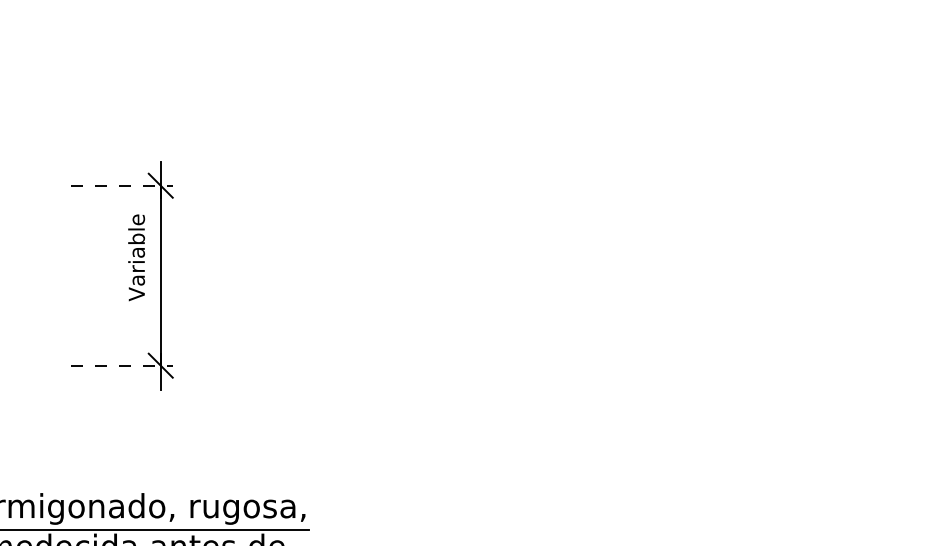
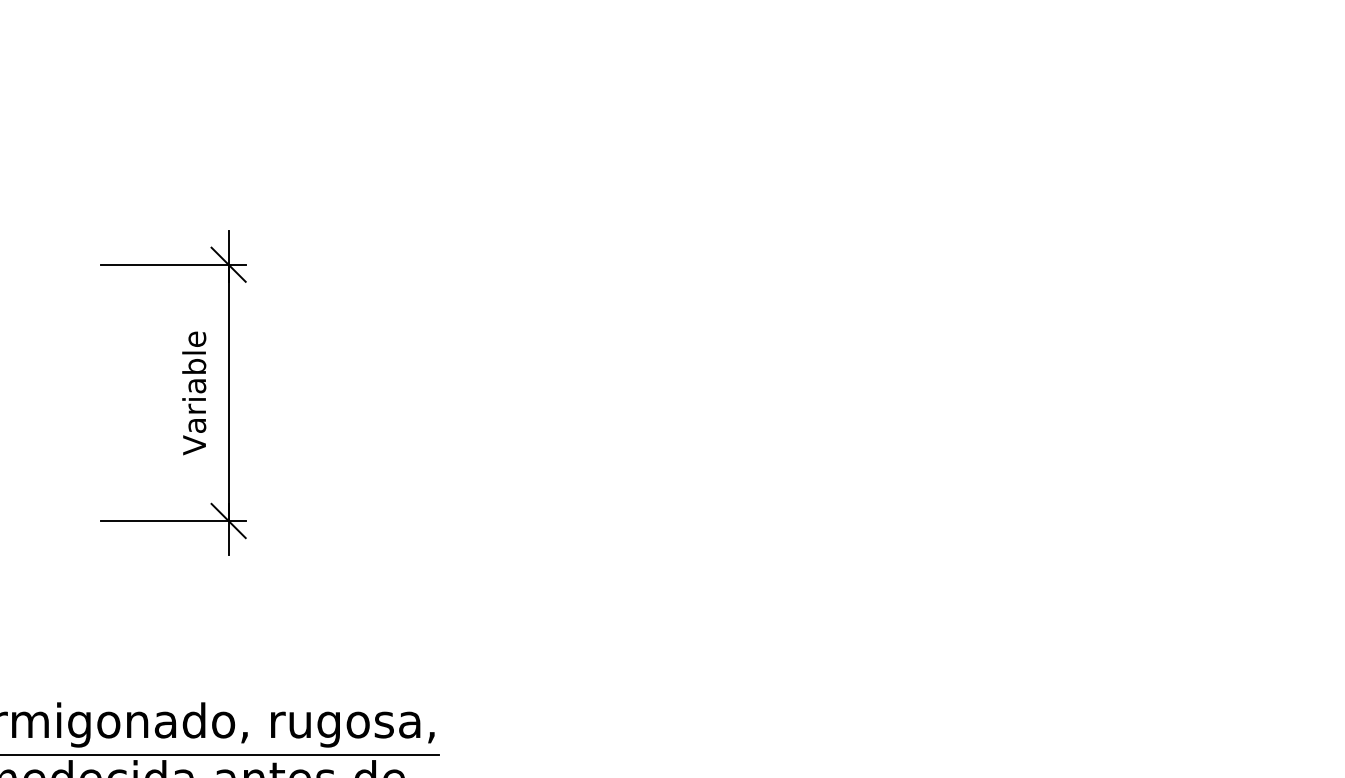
line: (122, 185) -> (173, 264), dashed -> solid
text: (136, 257) -> (194, 393), moved
line: (122, 366) -> (173, 521), dashed -> solid

